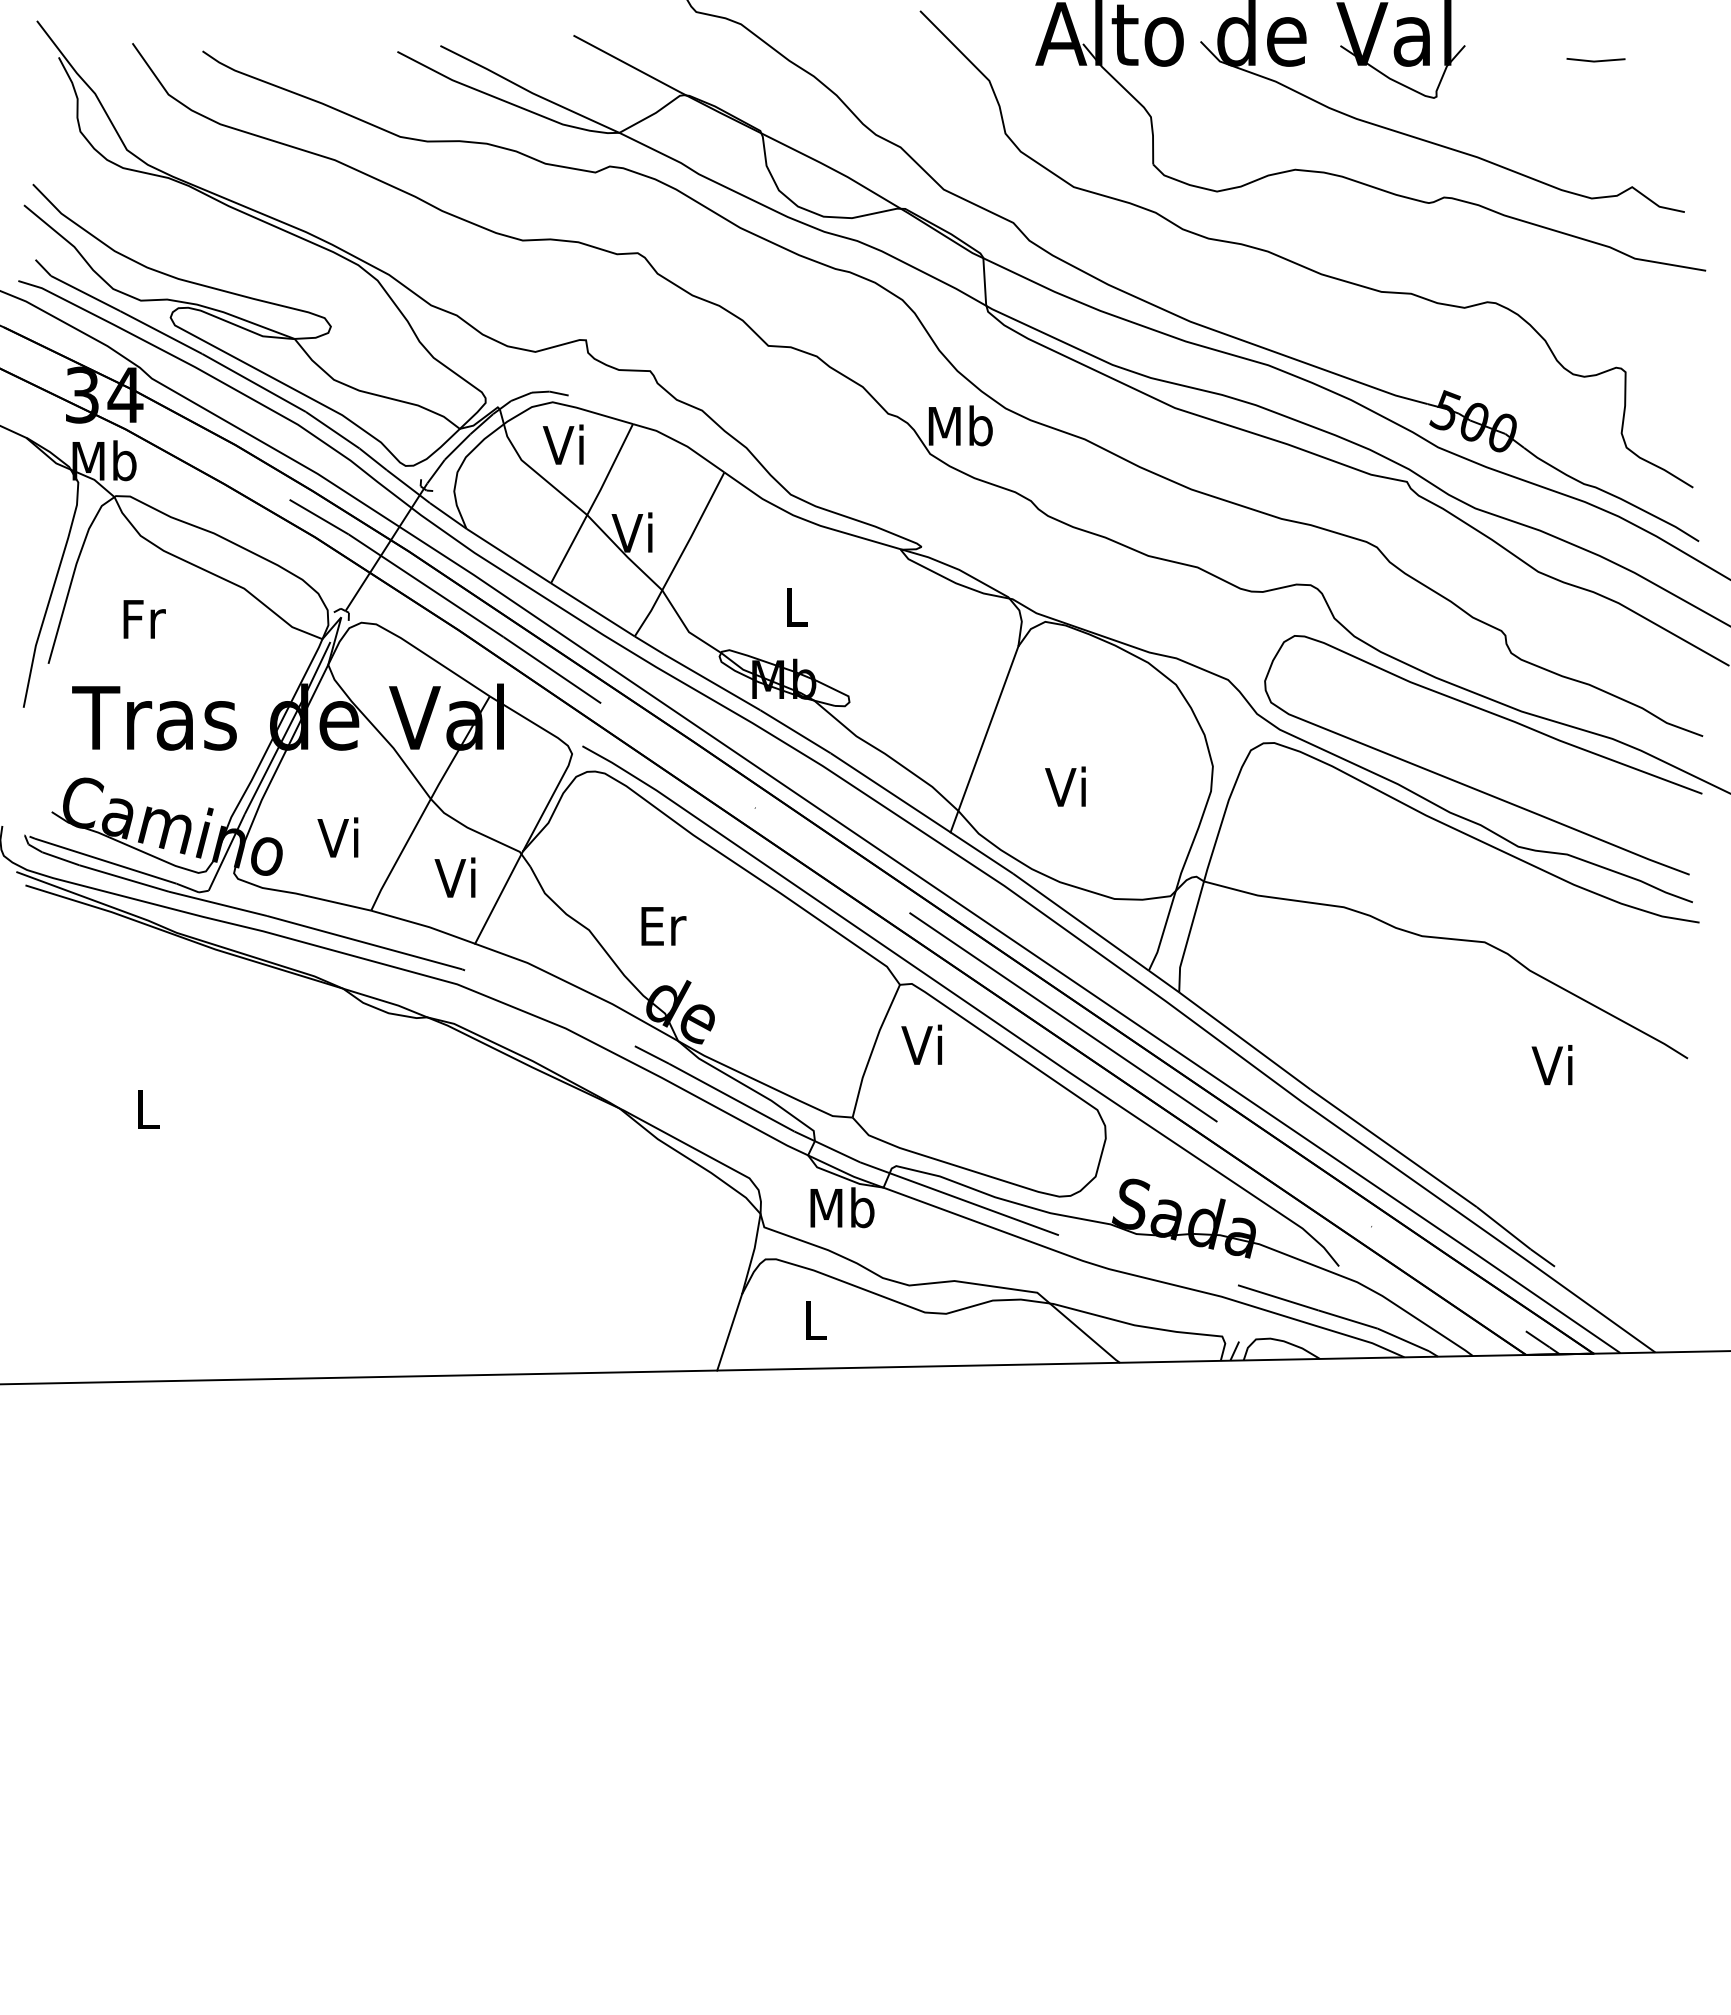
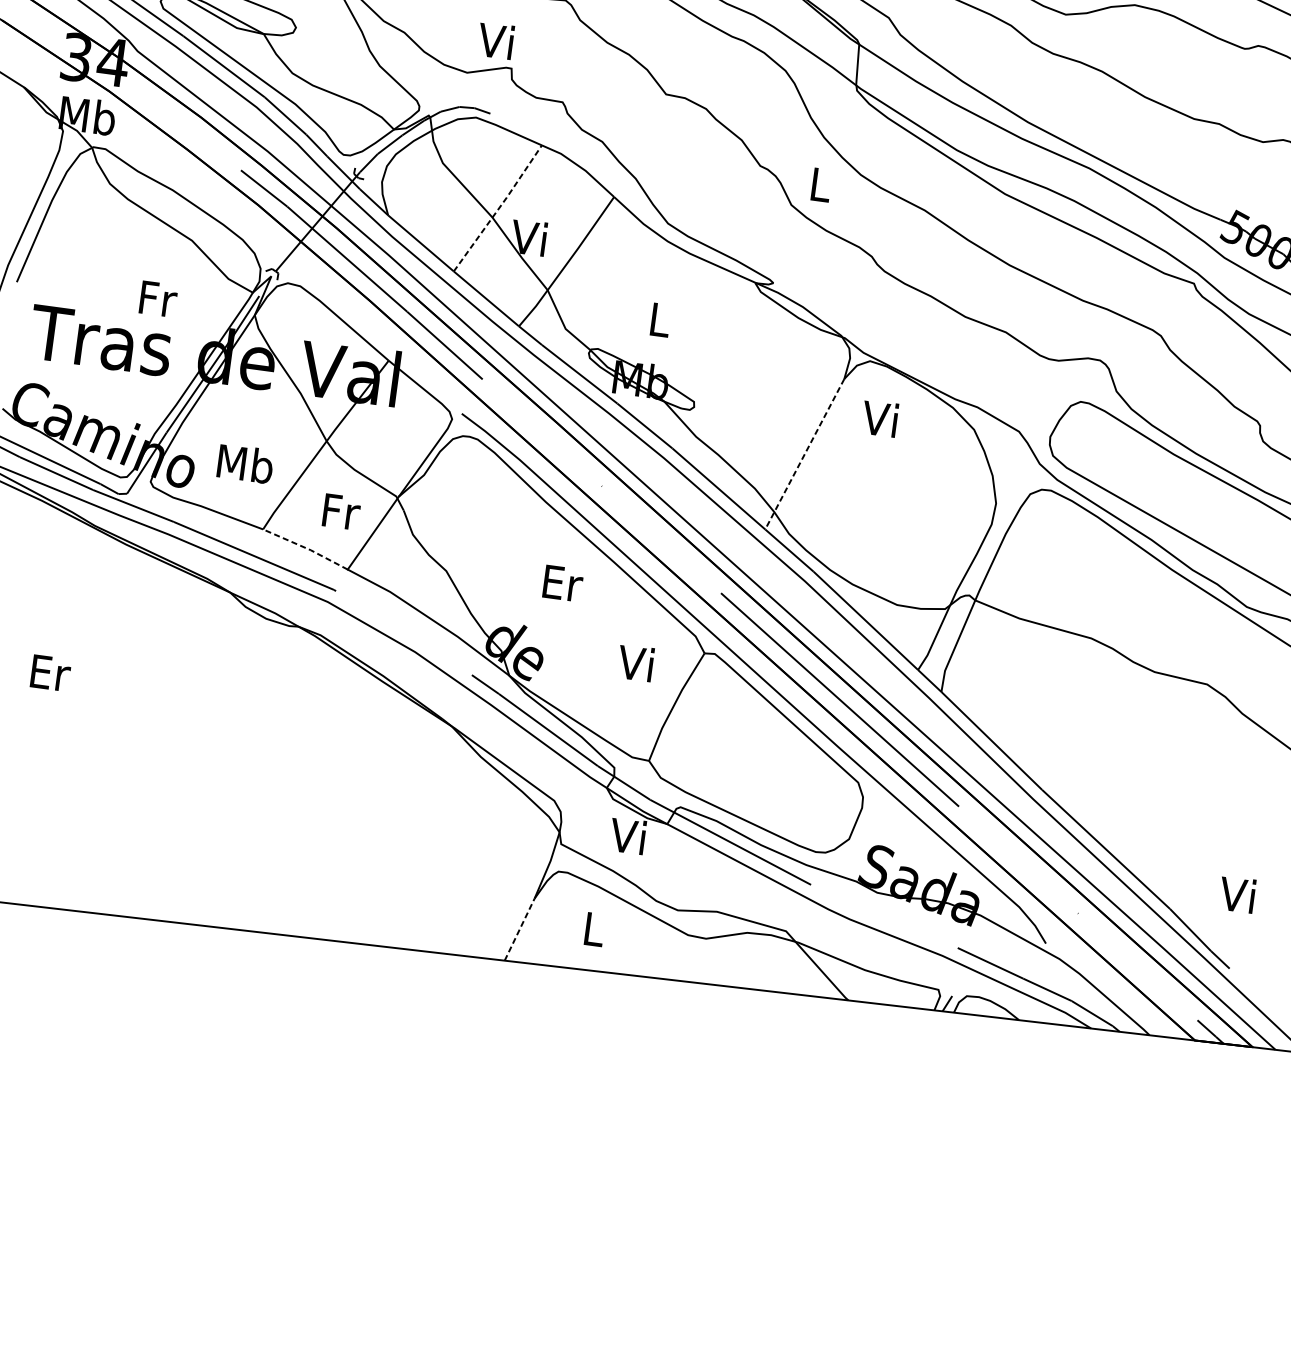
text: (960, 425) -> (820, 184), Mb -> L
text: (562, 444) -> (494, 40), moved
line: (593, 503) -> (499, 208), solid -> dashed
text: (144, 619) -> (158, 299), moved
line: (984, 739) -> (804, 454), solid -> dashed
text: (1065, 786) -> (879, 418), moved
text: (340, 837) -> (245, 463), Vi -> Mb
text: (457, 877) -> (340, 511), Vi -> Fr
line: (423, 925) -> (305, 548), solid -> dashed
text: (663, 926) -> (562, 583), moved
text: (921, 1044) -> (635, 662), moved
text: (1551, 1065) -> (1236, 894), moved
text: (148, 1109) -> (50, 673), L -> Er
text: (842, 1207) -> (630, 836), Mb -> Vi
line: (729, 1331) -> (519, 928), solid -> dashed

